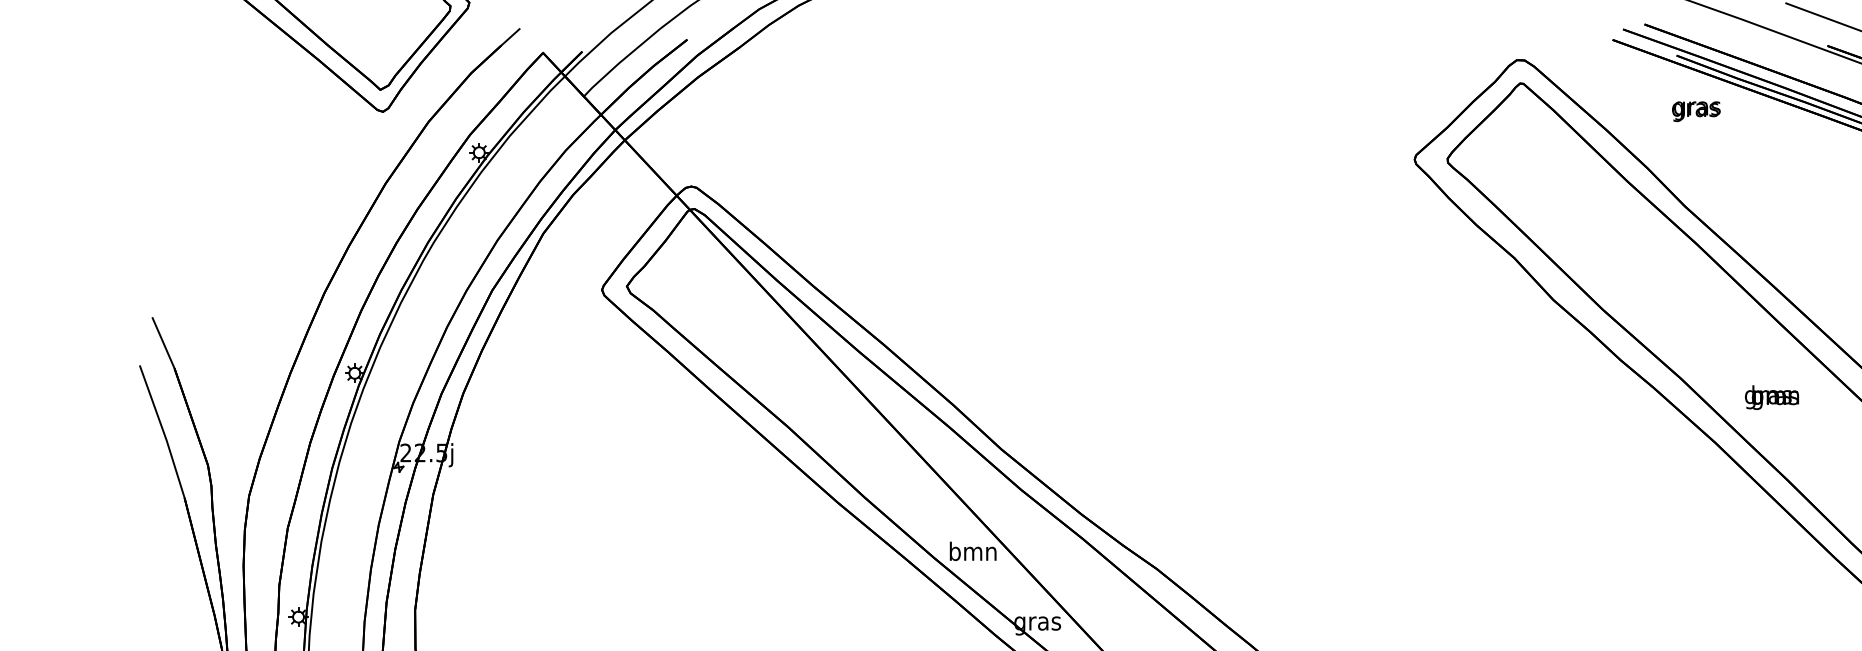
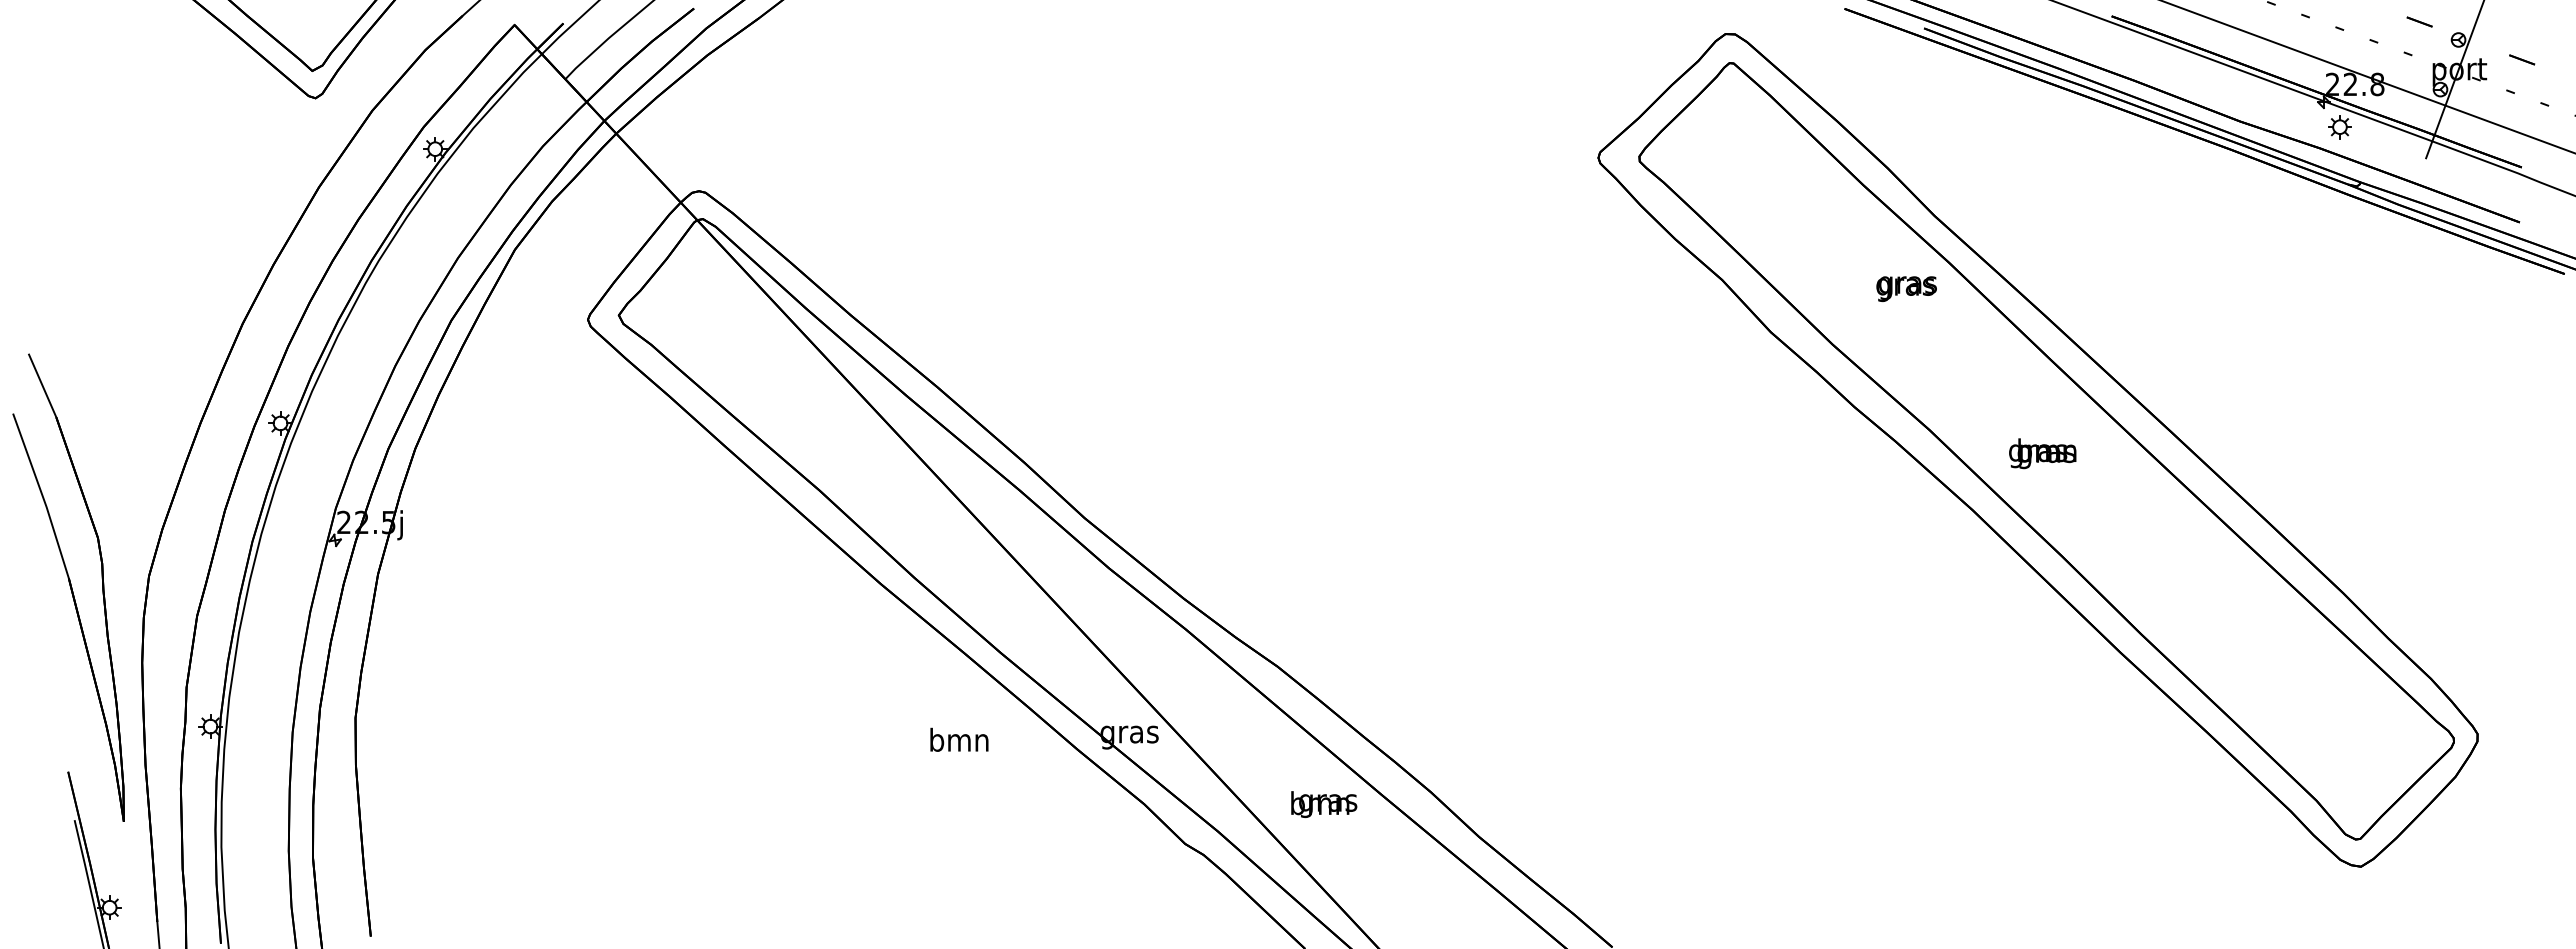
text: (1696, 111) -> (1906, 288), moved
text: (973, 551) -> (959, 739), moved

